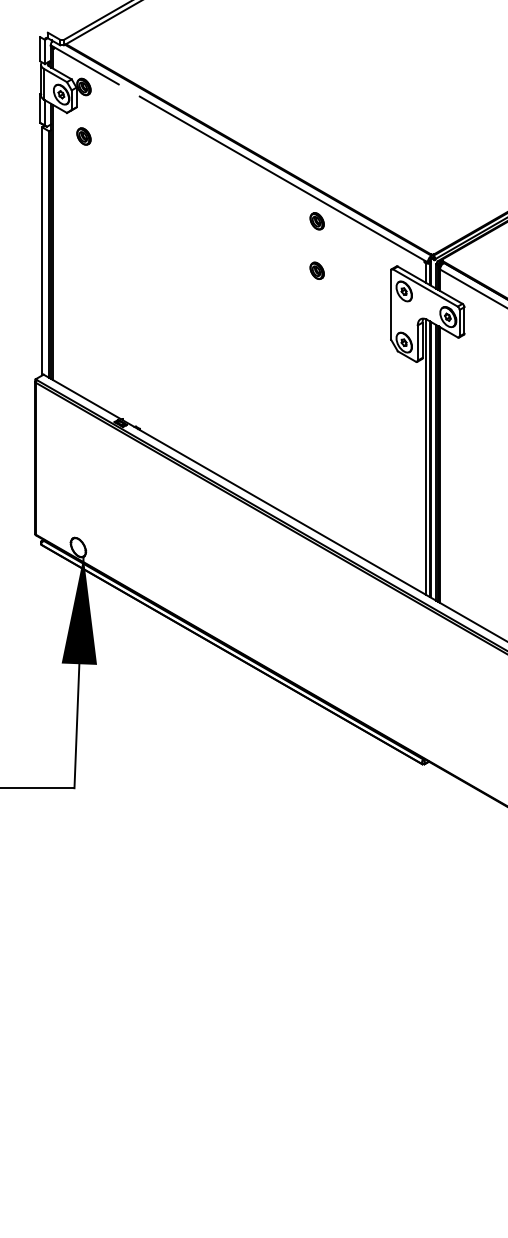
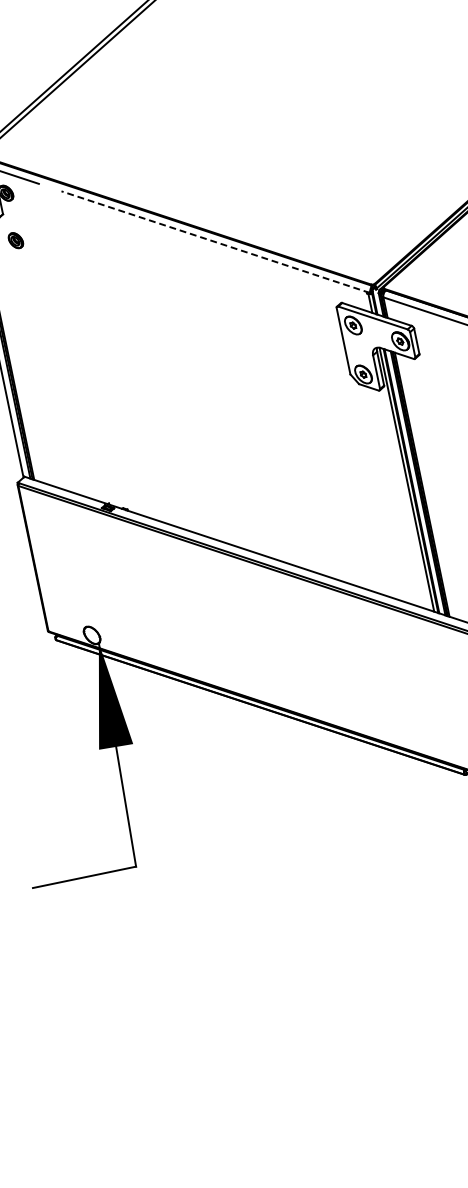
line: (283, 179) -> (215, 242), solid -> dashed
part: (316, 221) -> (255, 275), removed
part: (316, 270) -> (265, 322), removed

